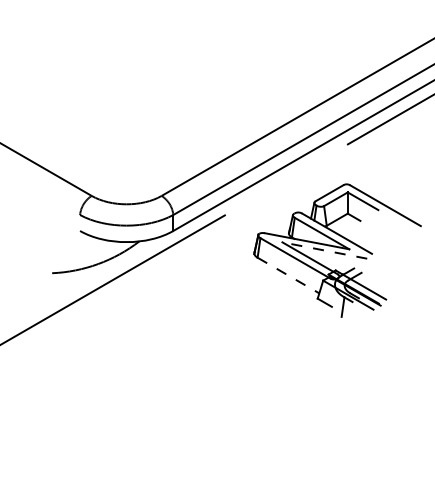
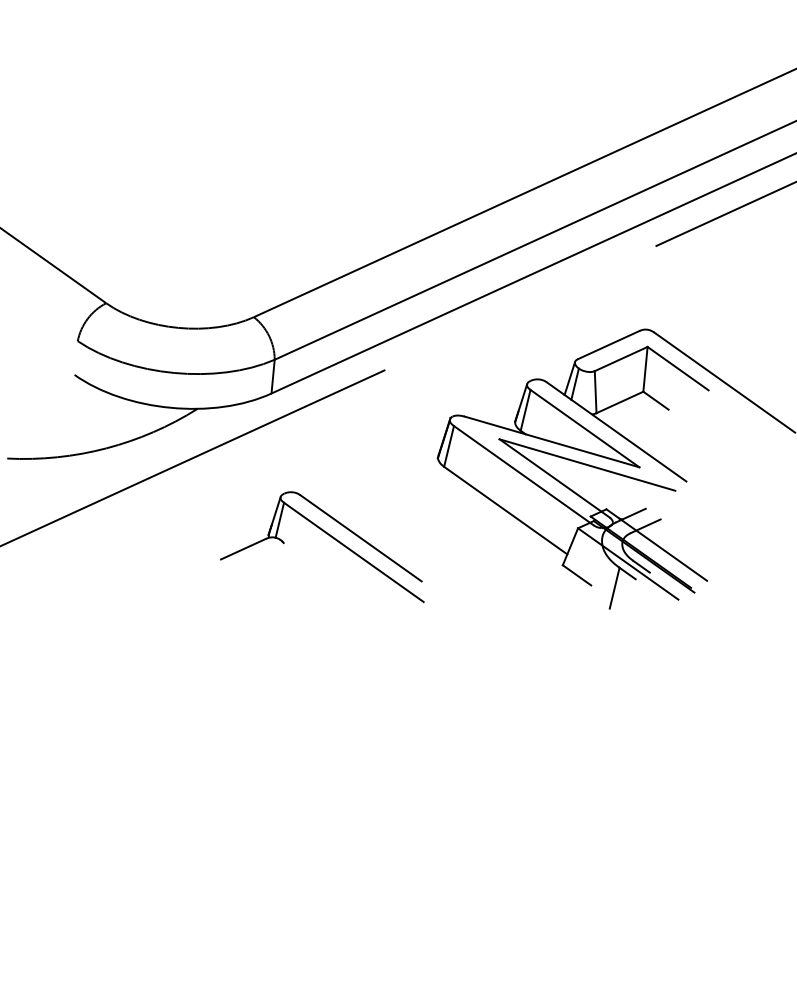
line: (324, 250) -> (586, 464), dashed -> solid
line: (288, 275) -> (505, 510), dashed -> solid
part: (205, 299) -> (325, 544), added

